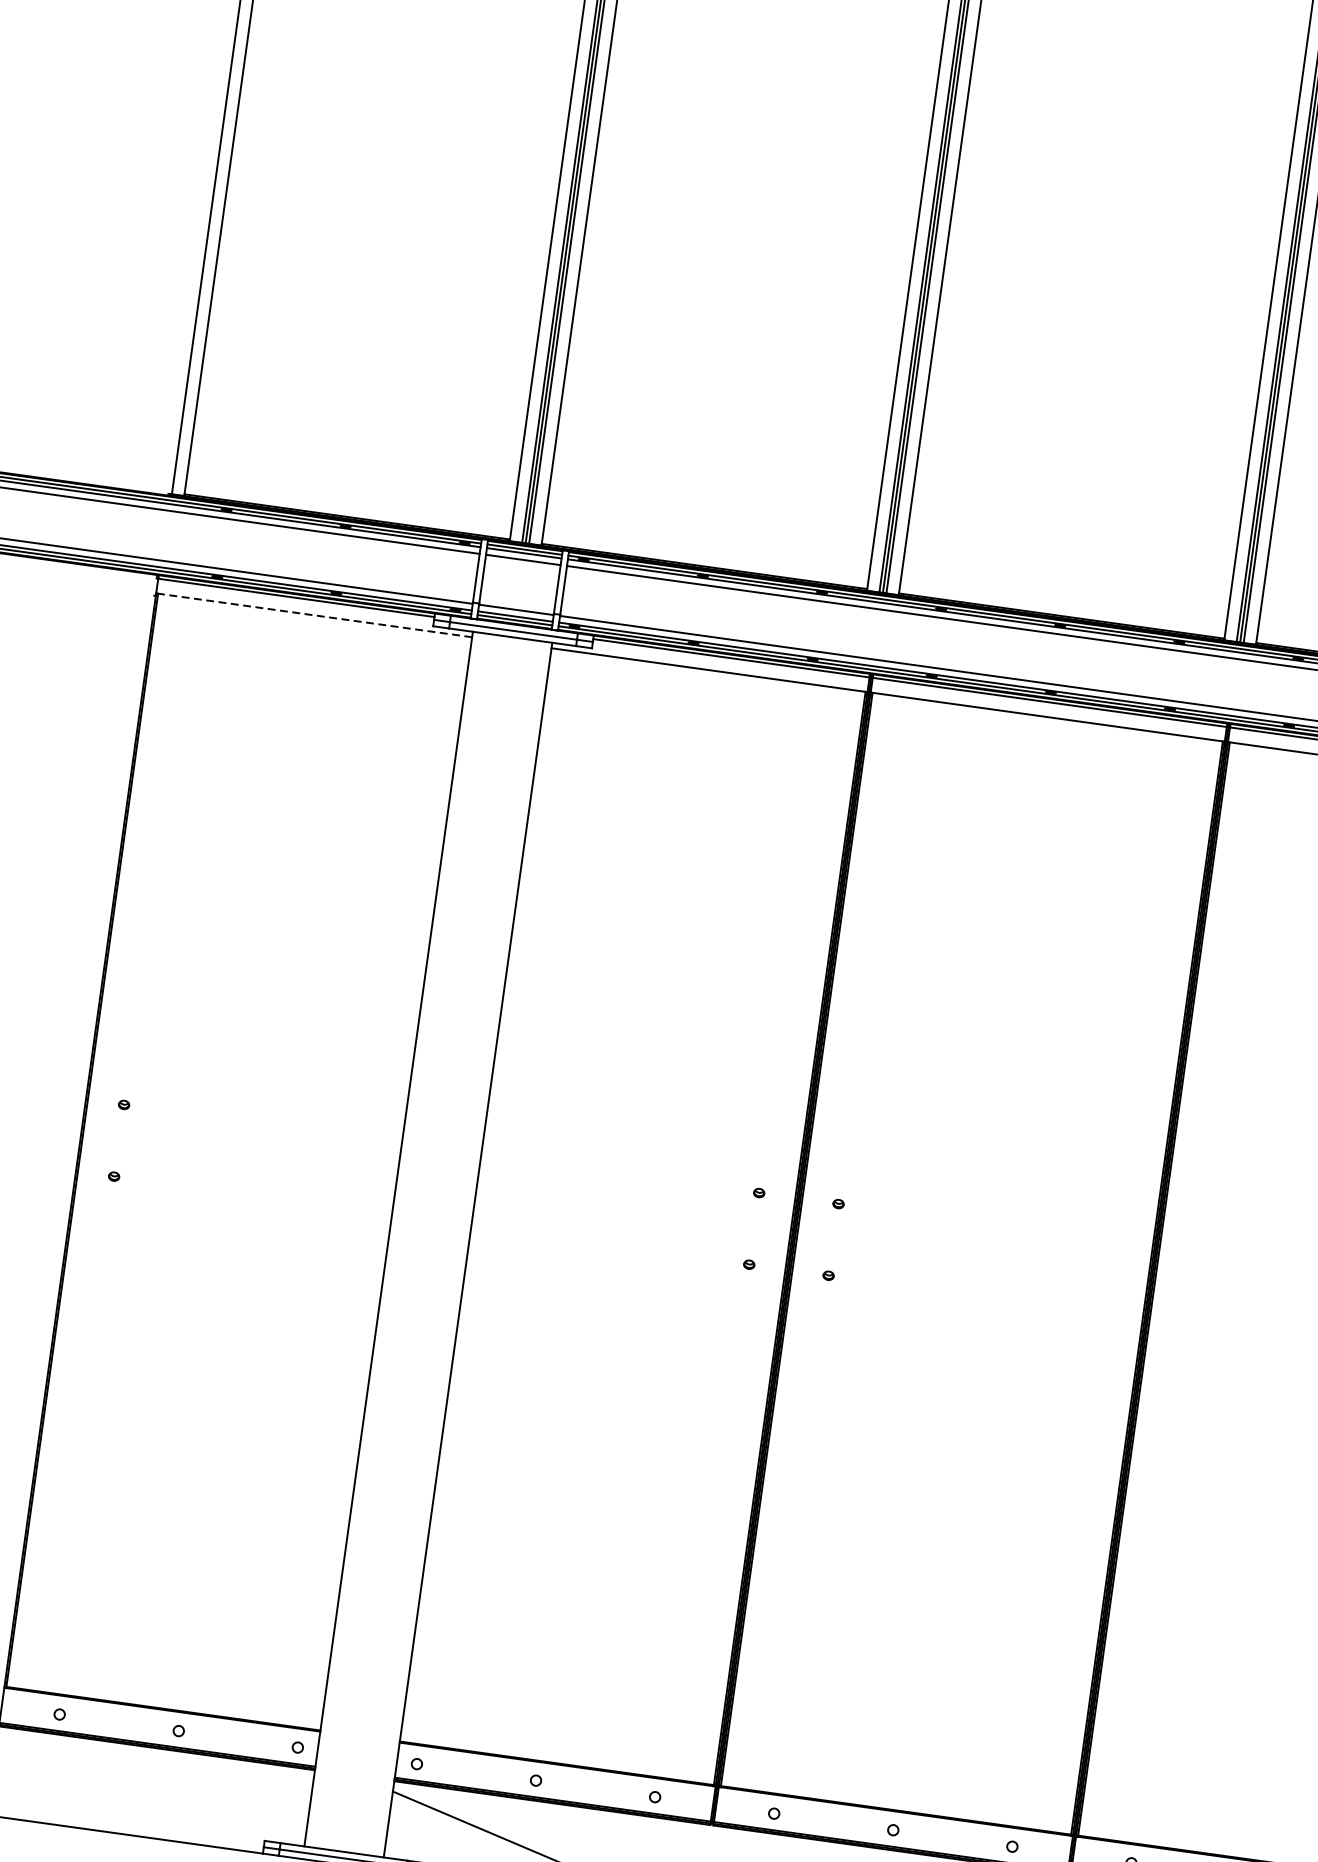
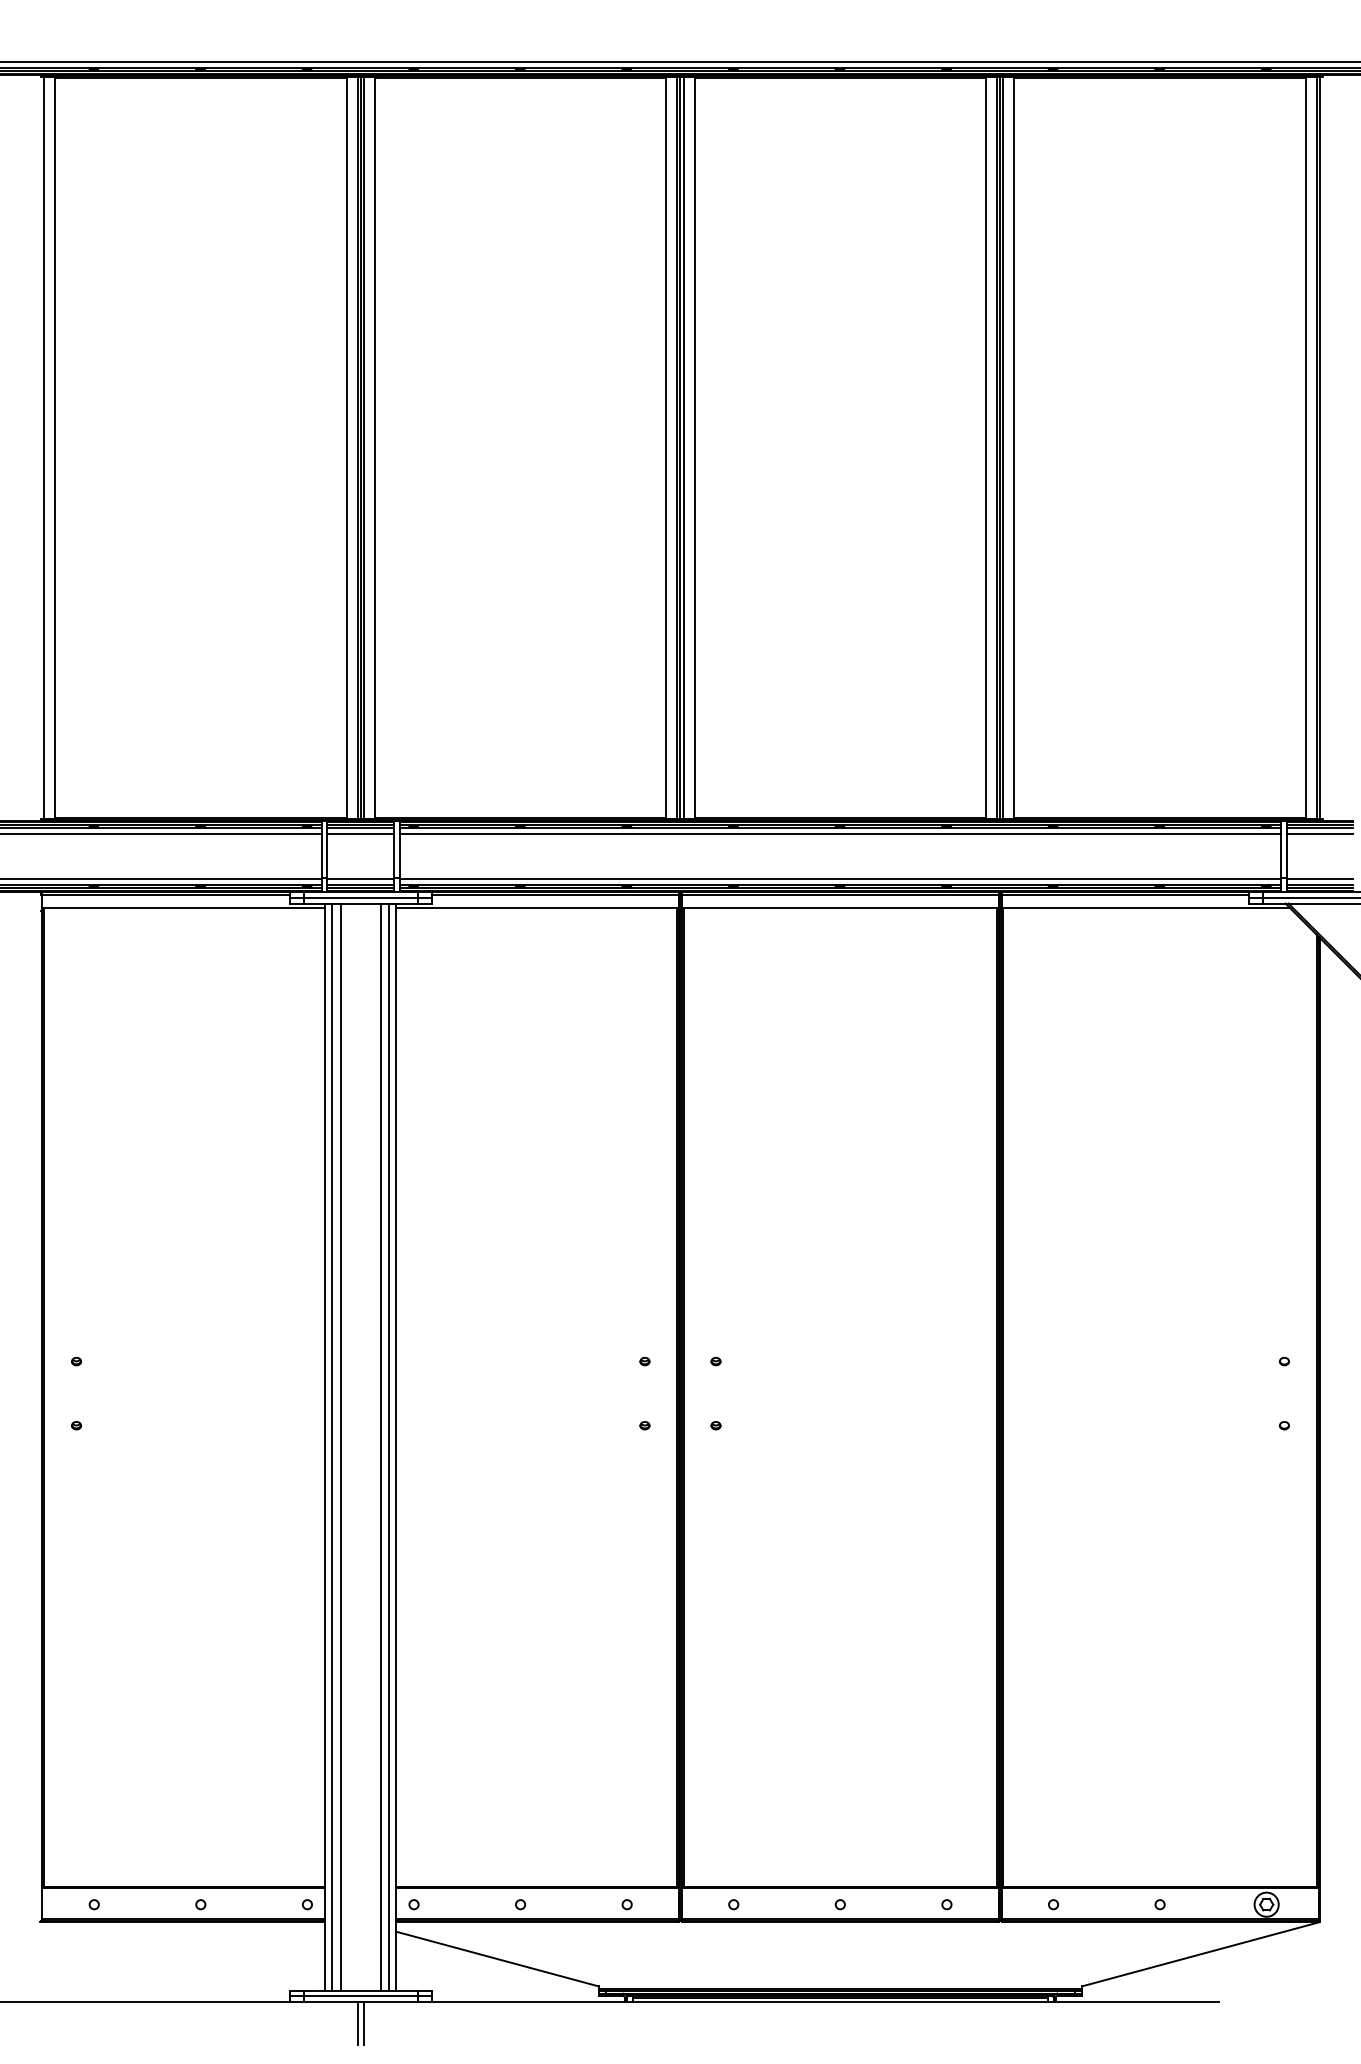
line: (313, 615) -> (183, 908), dashed -> solid
line: (396, 1239) -> (332, 1446), added
line: (405, 1240) -> (340, 1446), added
line: (450, 1246) -> (380, 1446), added
line: (460, 1248) -> (389, 1446), added

